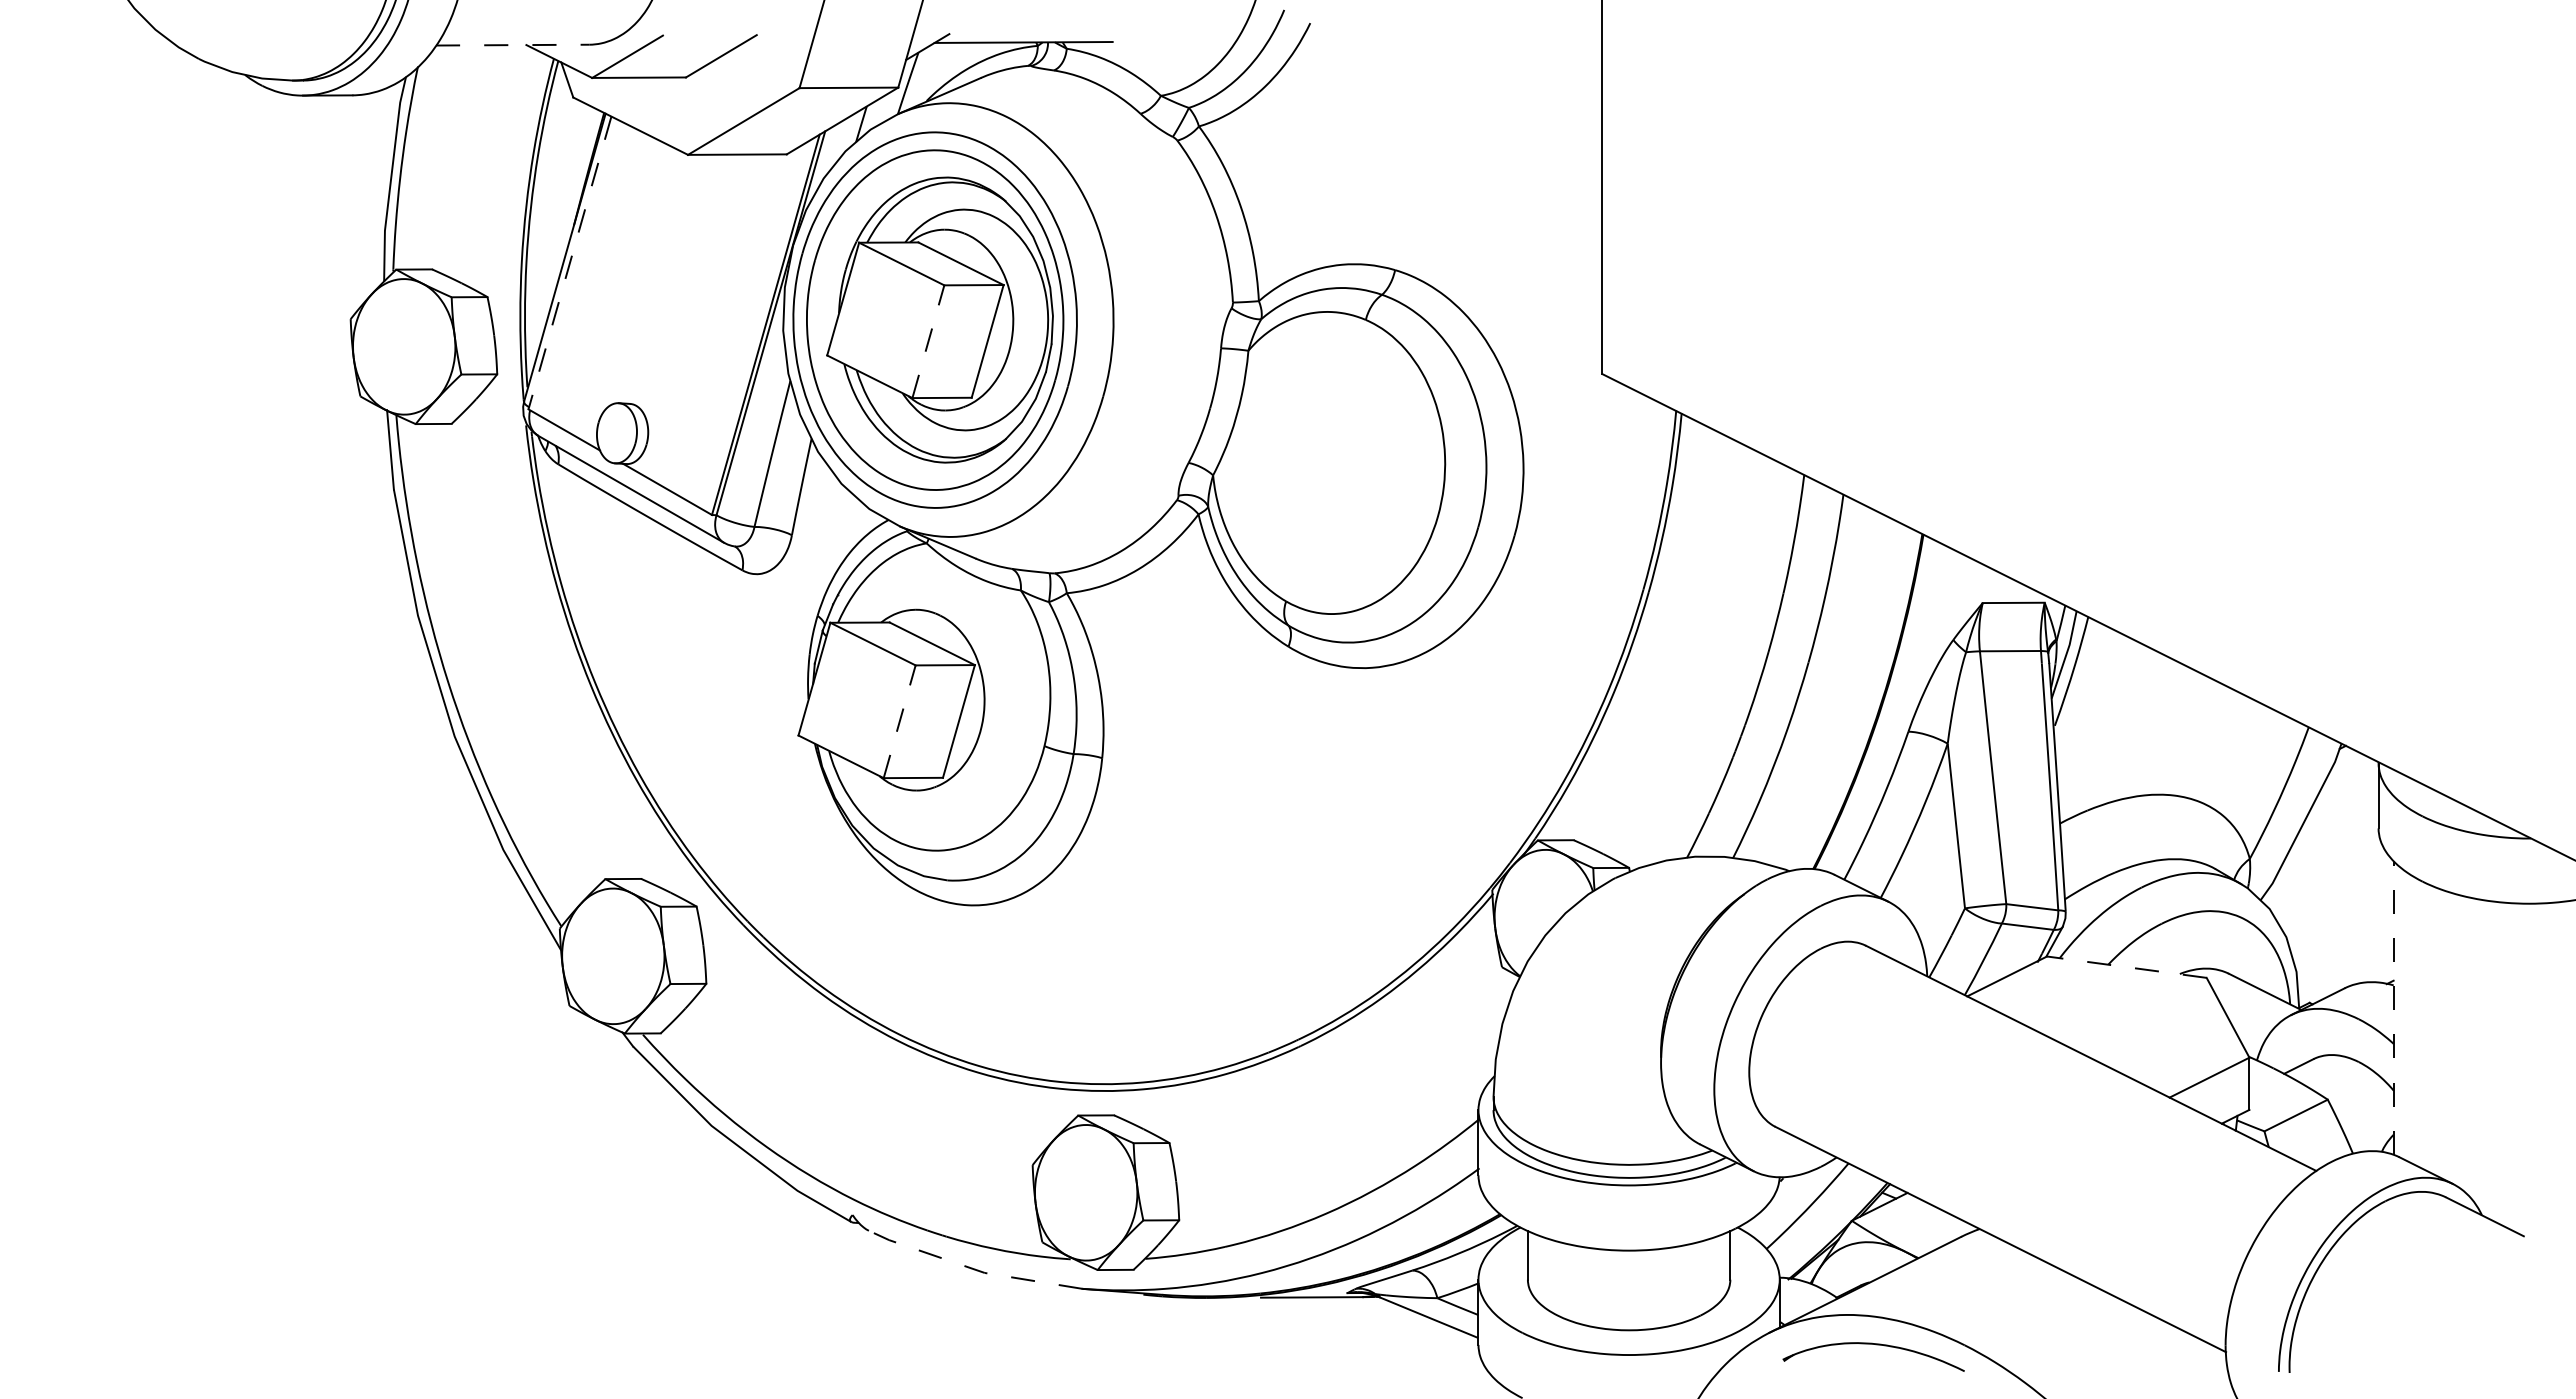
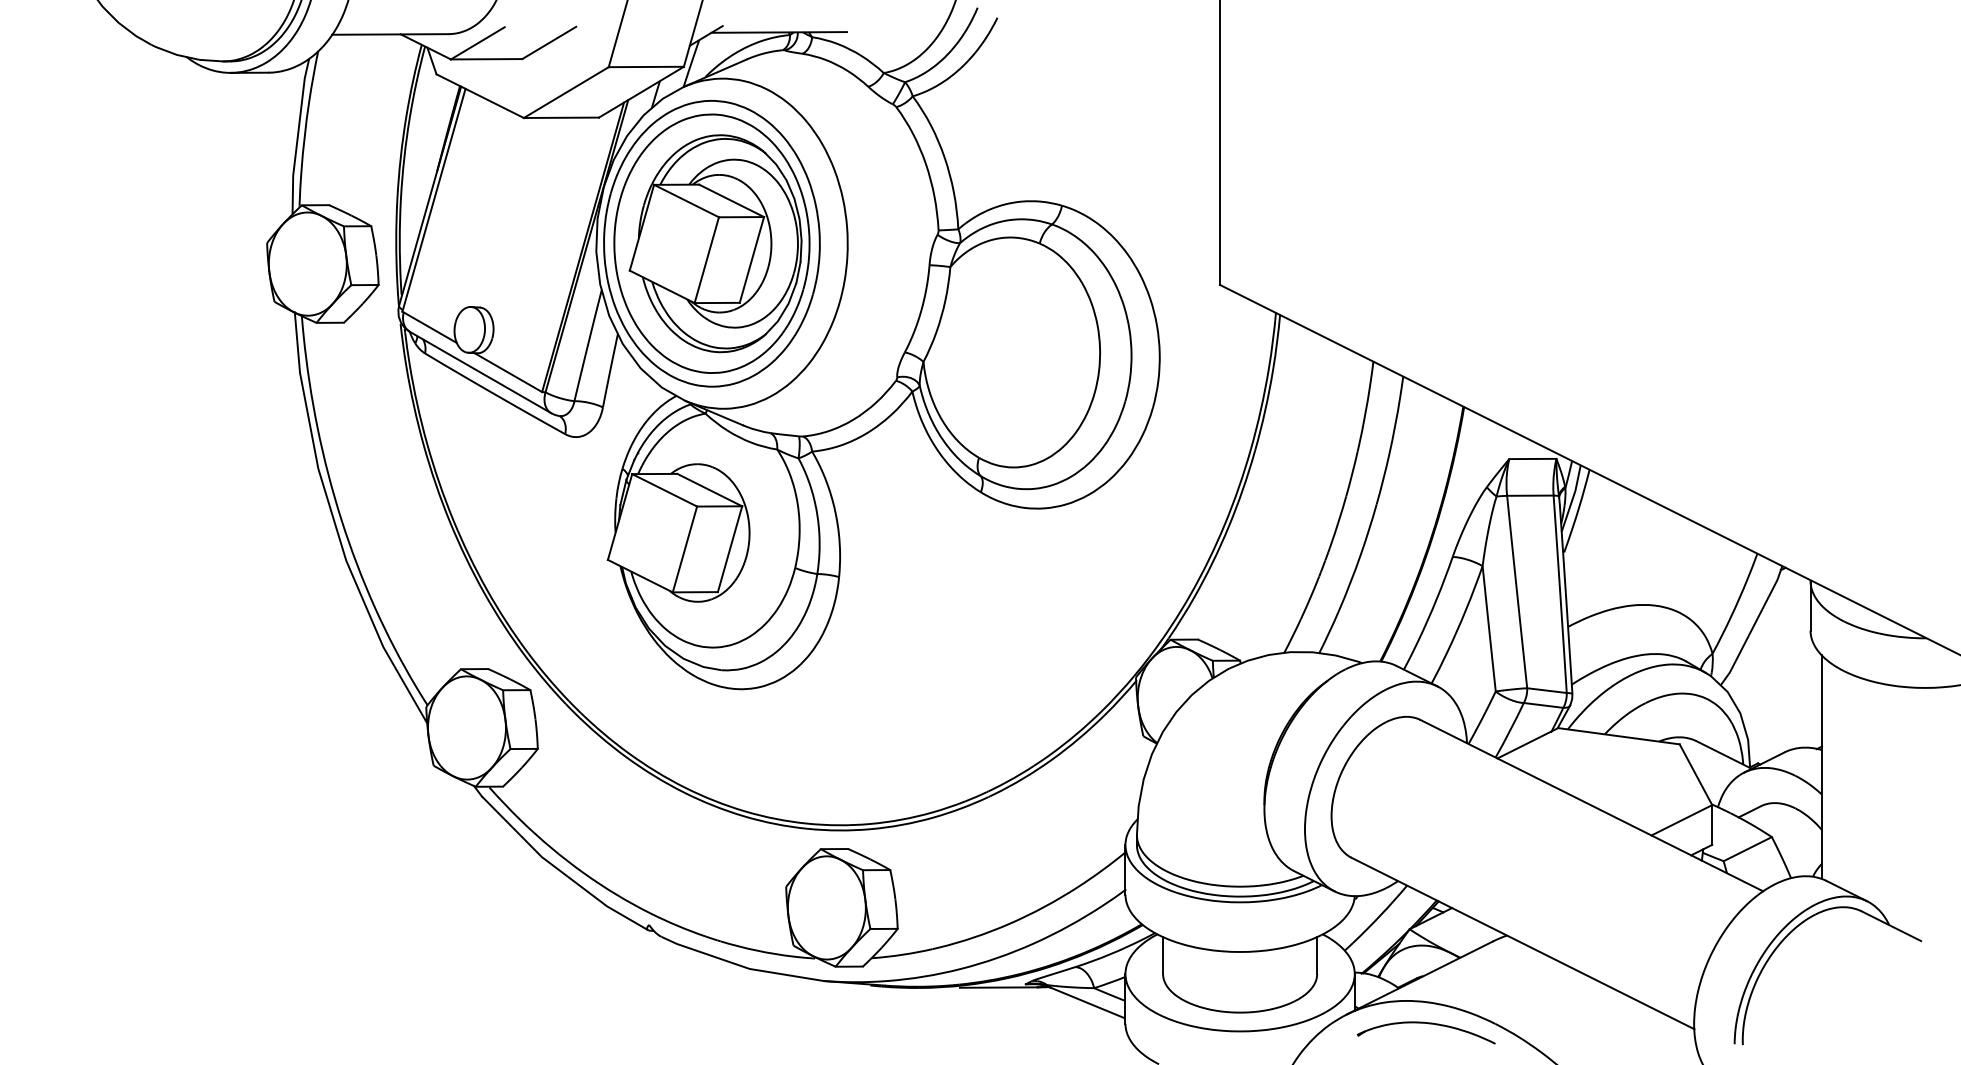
line: (512, 45) -> (390, 34), dashed -> solid
line: (569, 263) -> (433, 200), dashed -> solid
line: (928, 341) -> (706, 260), dashed -> solid
line: (899, 721) -> (684, 549), dashed -> solid
line: (2126, 967) -> (1618, 736), dashed -> solid
line: (2393, 1007) -> (1821, 766), dashed -> solid
line: (972, 1268) -> (740, 965), dashed -> solid

